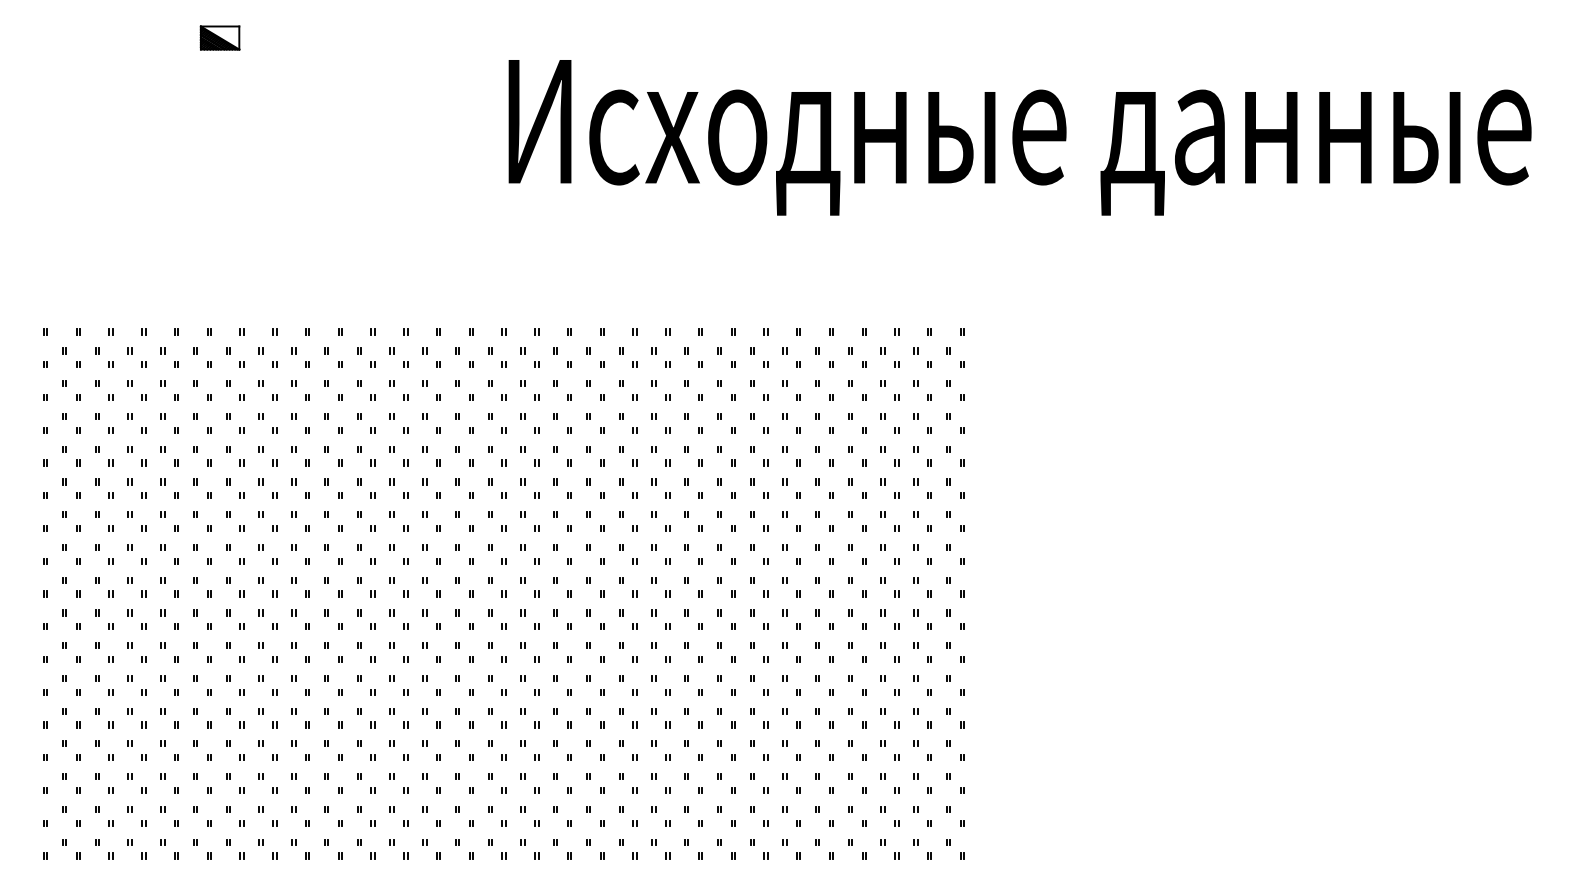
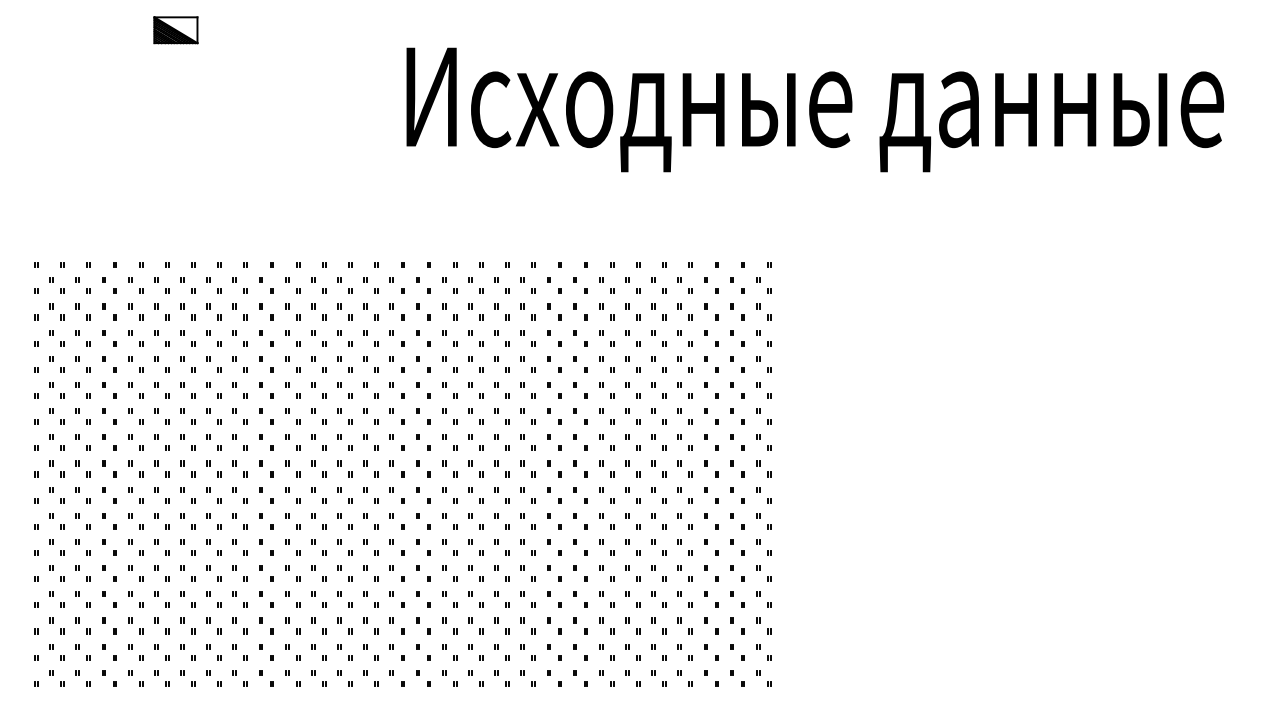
part: (219, 37) -> (175, 29), size x1.4

